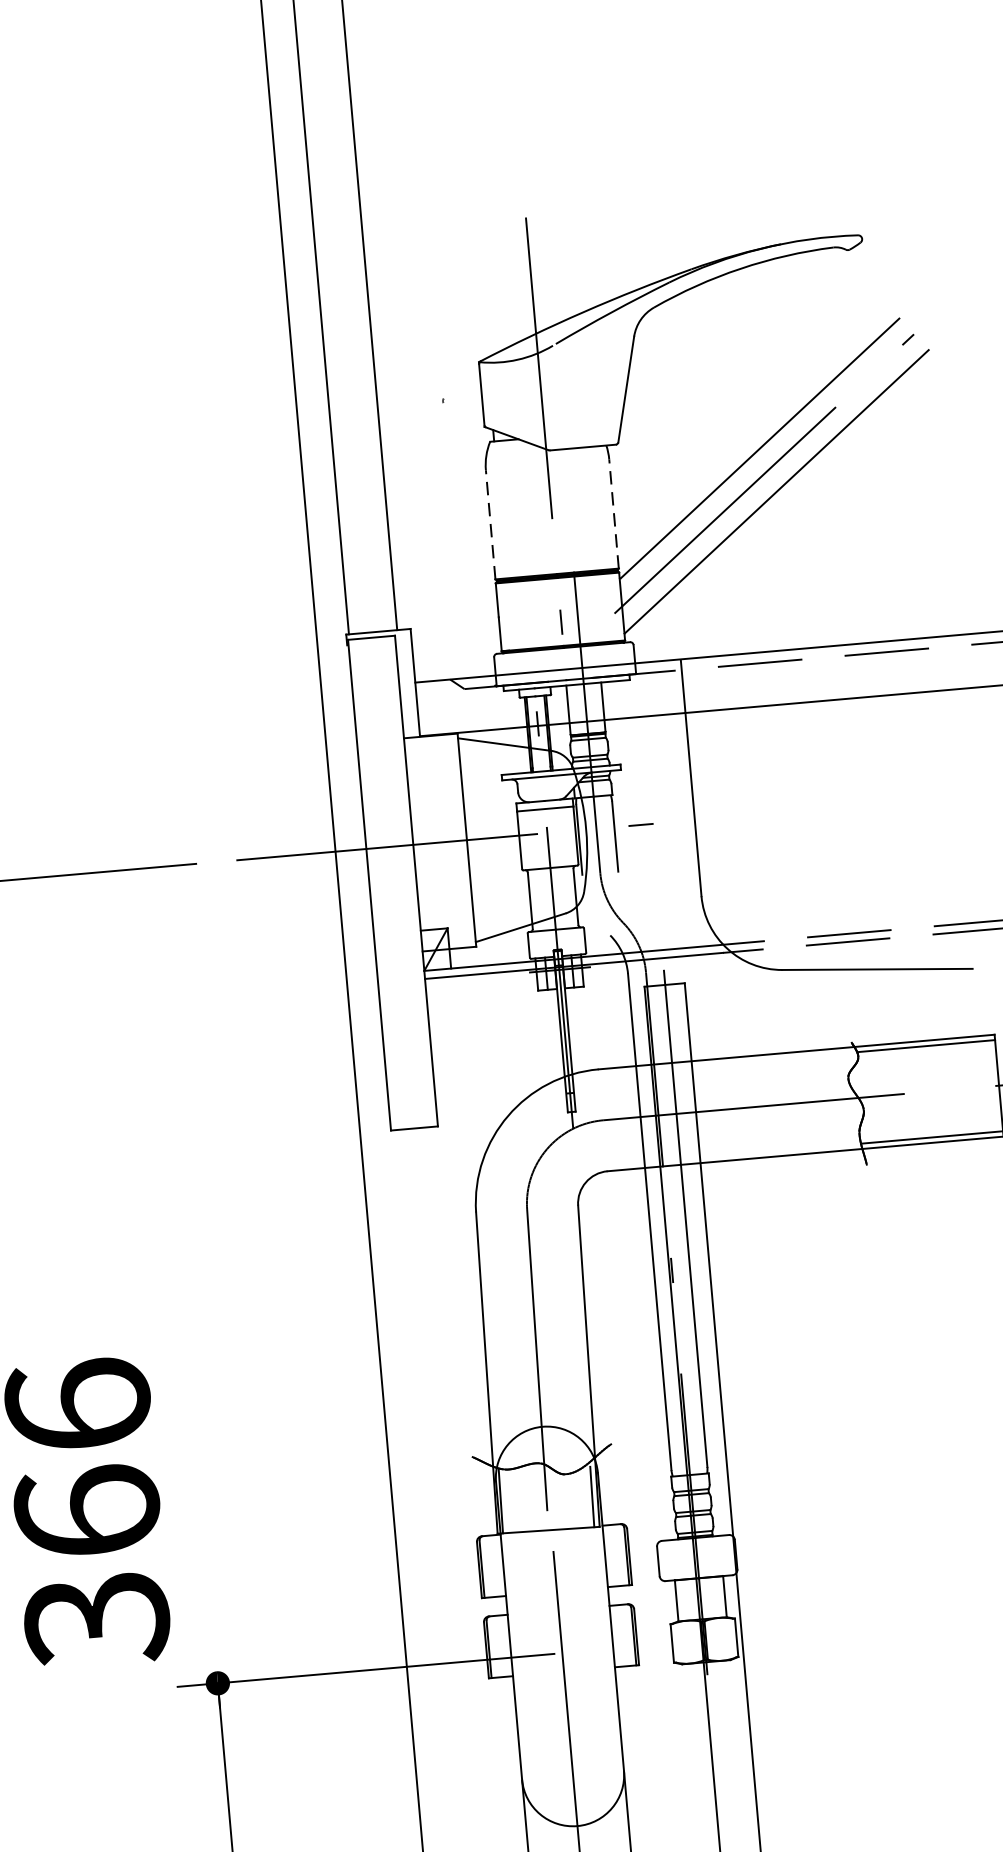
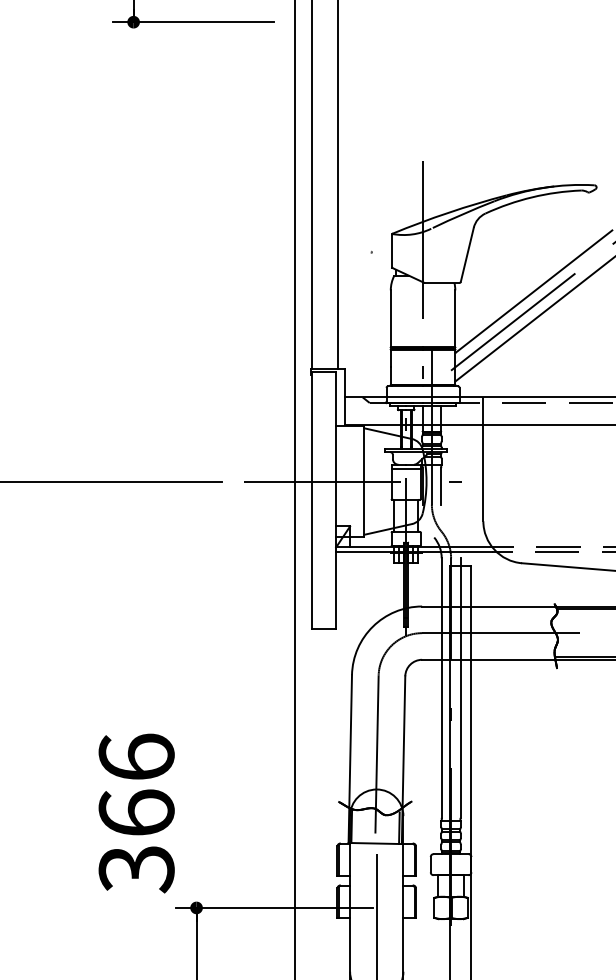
line: (614, 513) -> (455, 318), dashed -> solid
line: (490, 524) -> (390, 318), dashed -> solid

